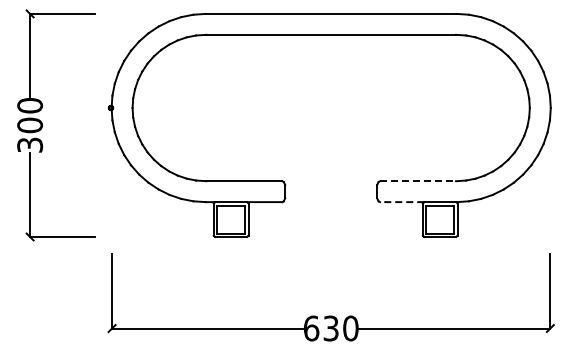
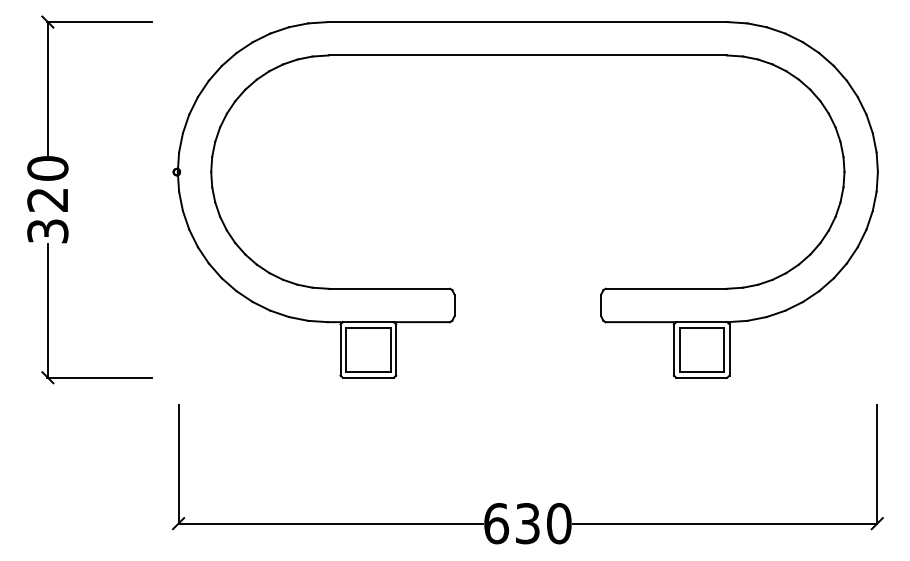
text: (30, 125) -> (48, 199), 300 -> 320
line: (418, 181) -> (667, 289), dashed -> solid
line: (401, 202) -> (639, 322), dashed -> solid

